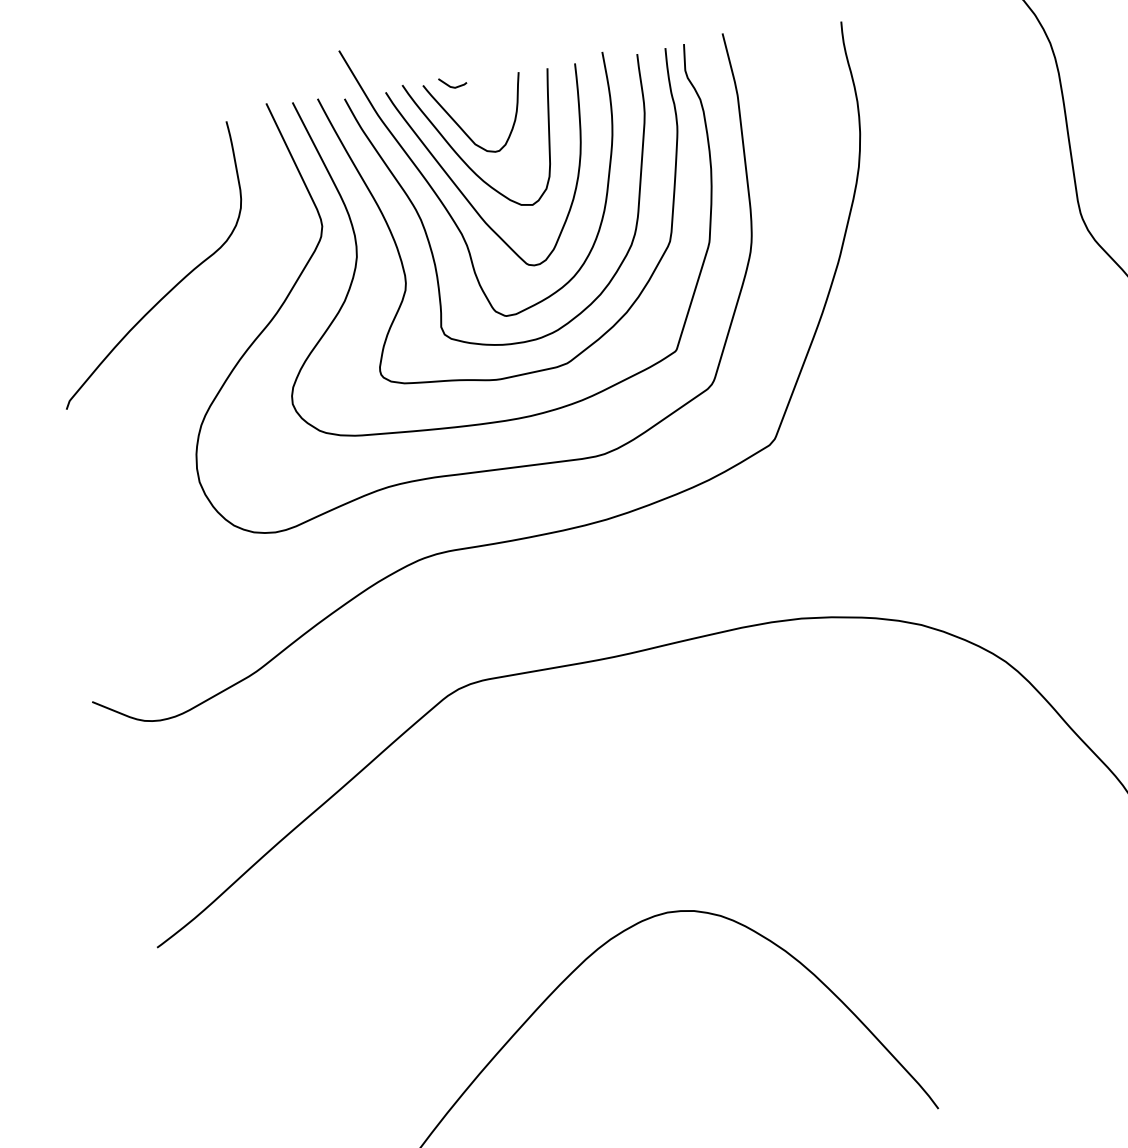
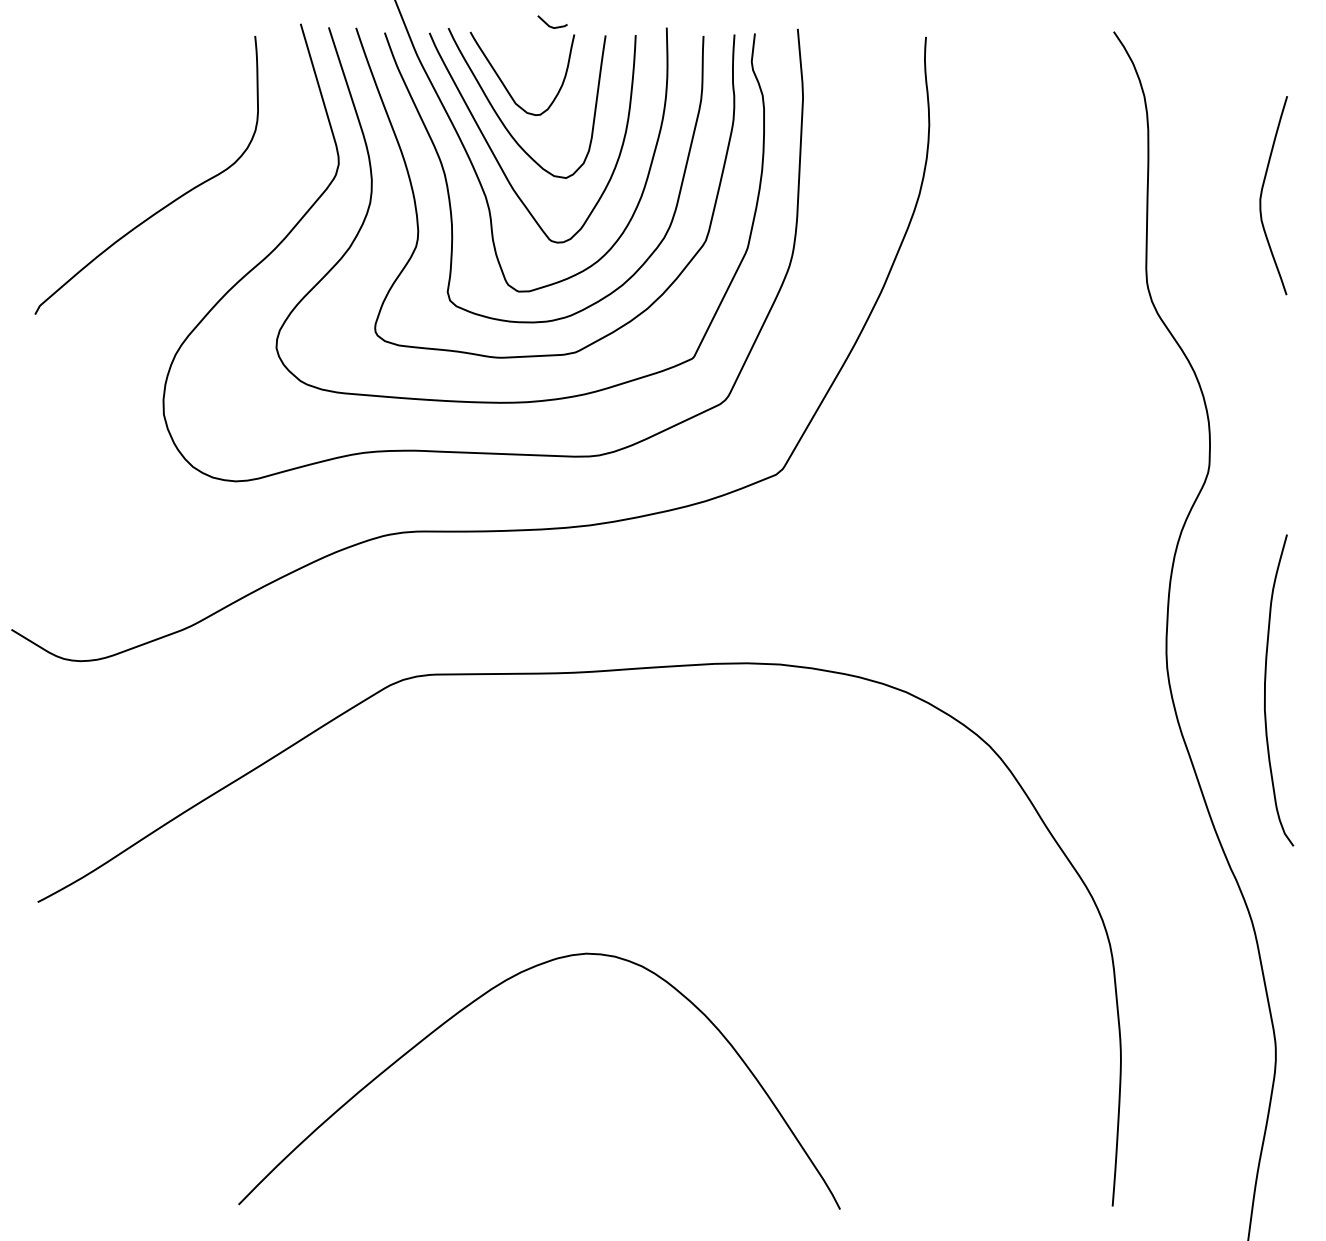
line: (451, 85) -> (550, 25), moved

